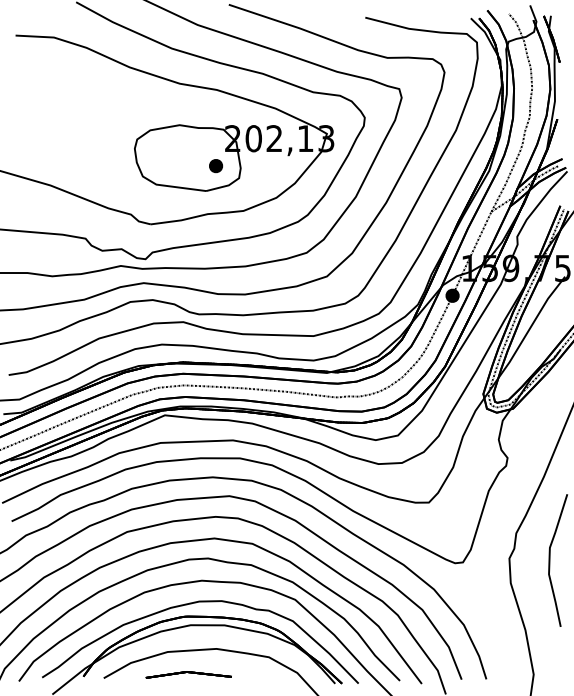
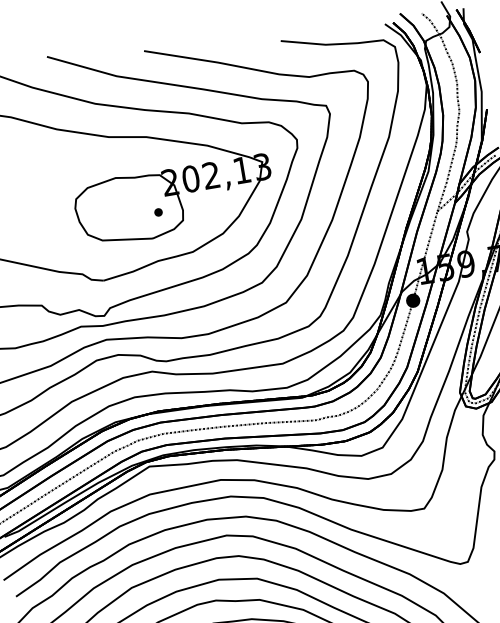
part: (216, 166) -> (158, 212), size x0.6

